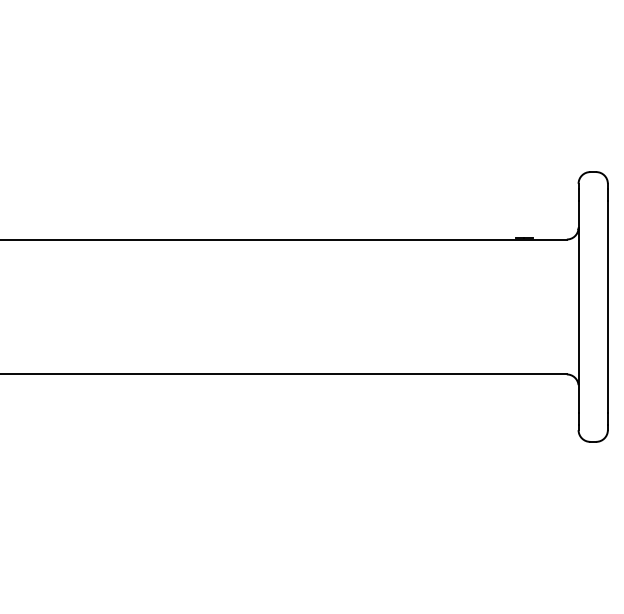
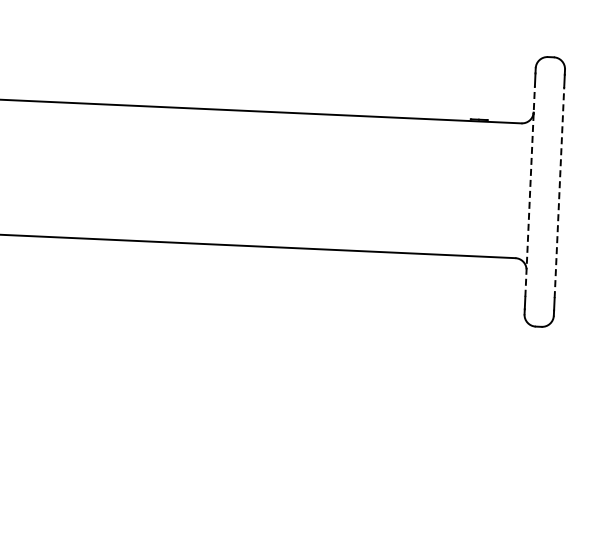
line: (578, 306) -> (530, 190), solid -> dashed
line: (607, 306) -> (559, 192), solid -> dashed

